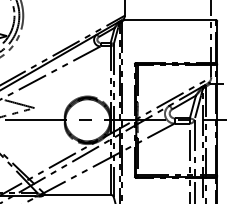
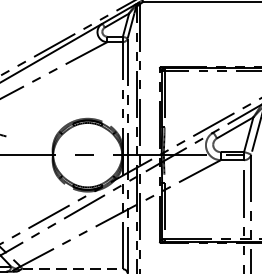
line: (77, 194) -> (72, 268), solid -> dashed

